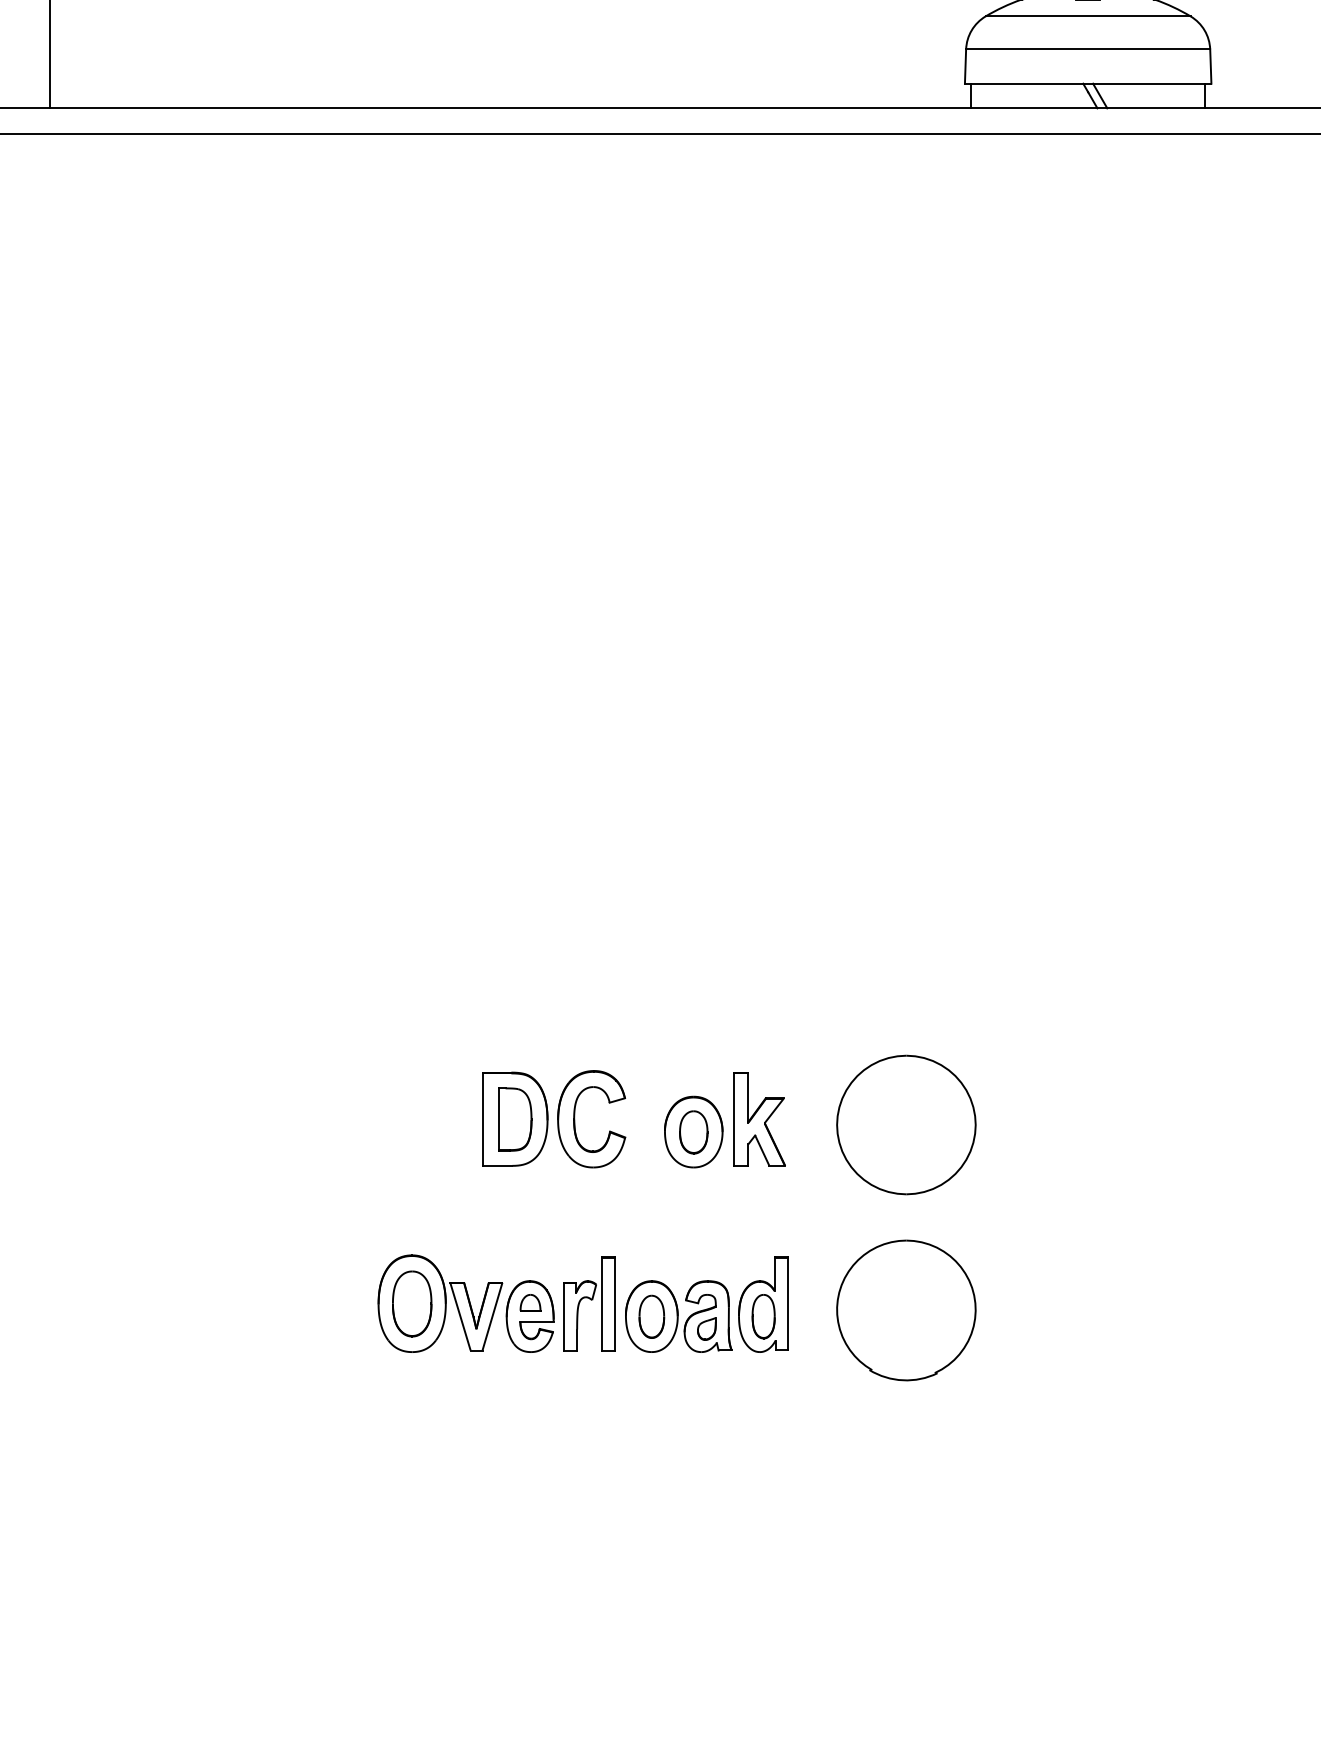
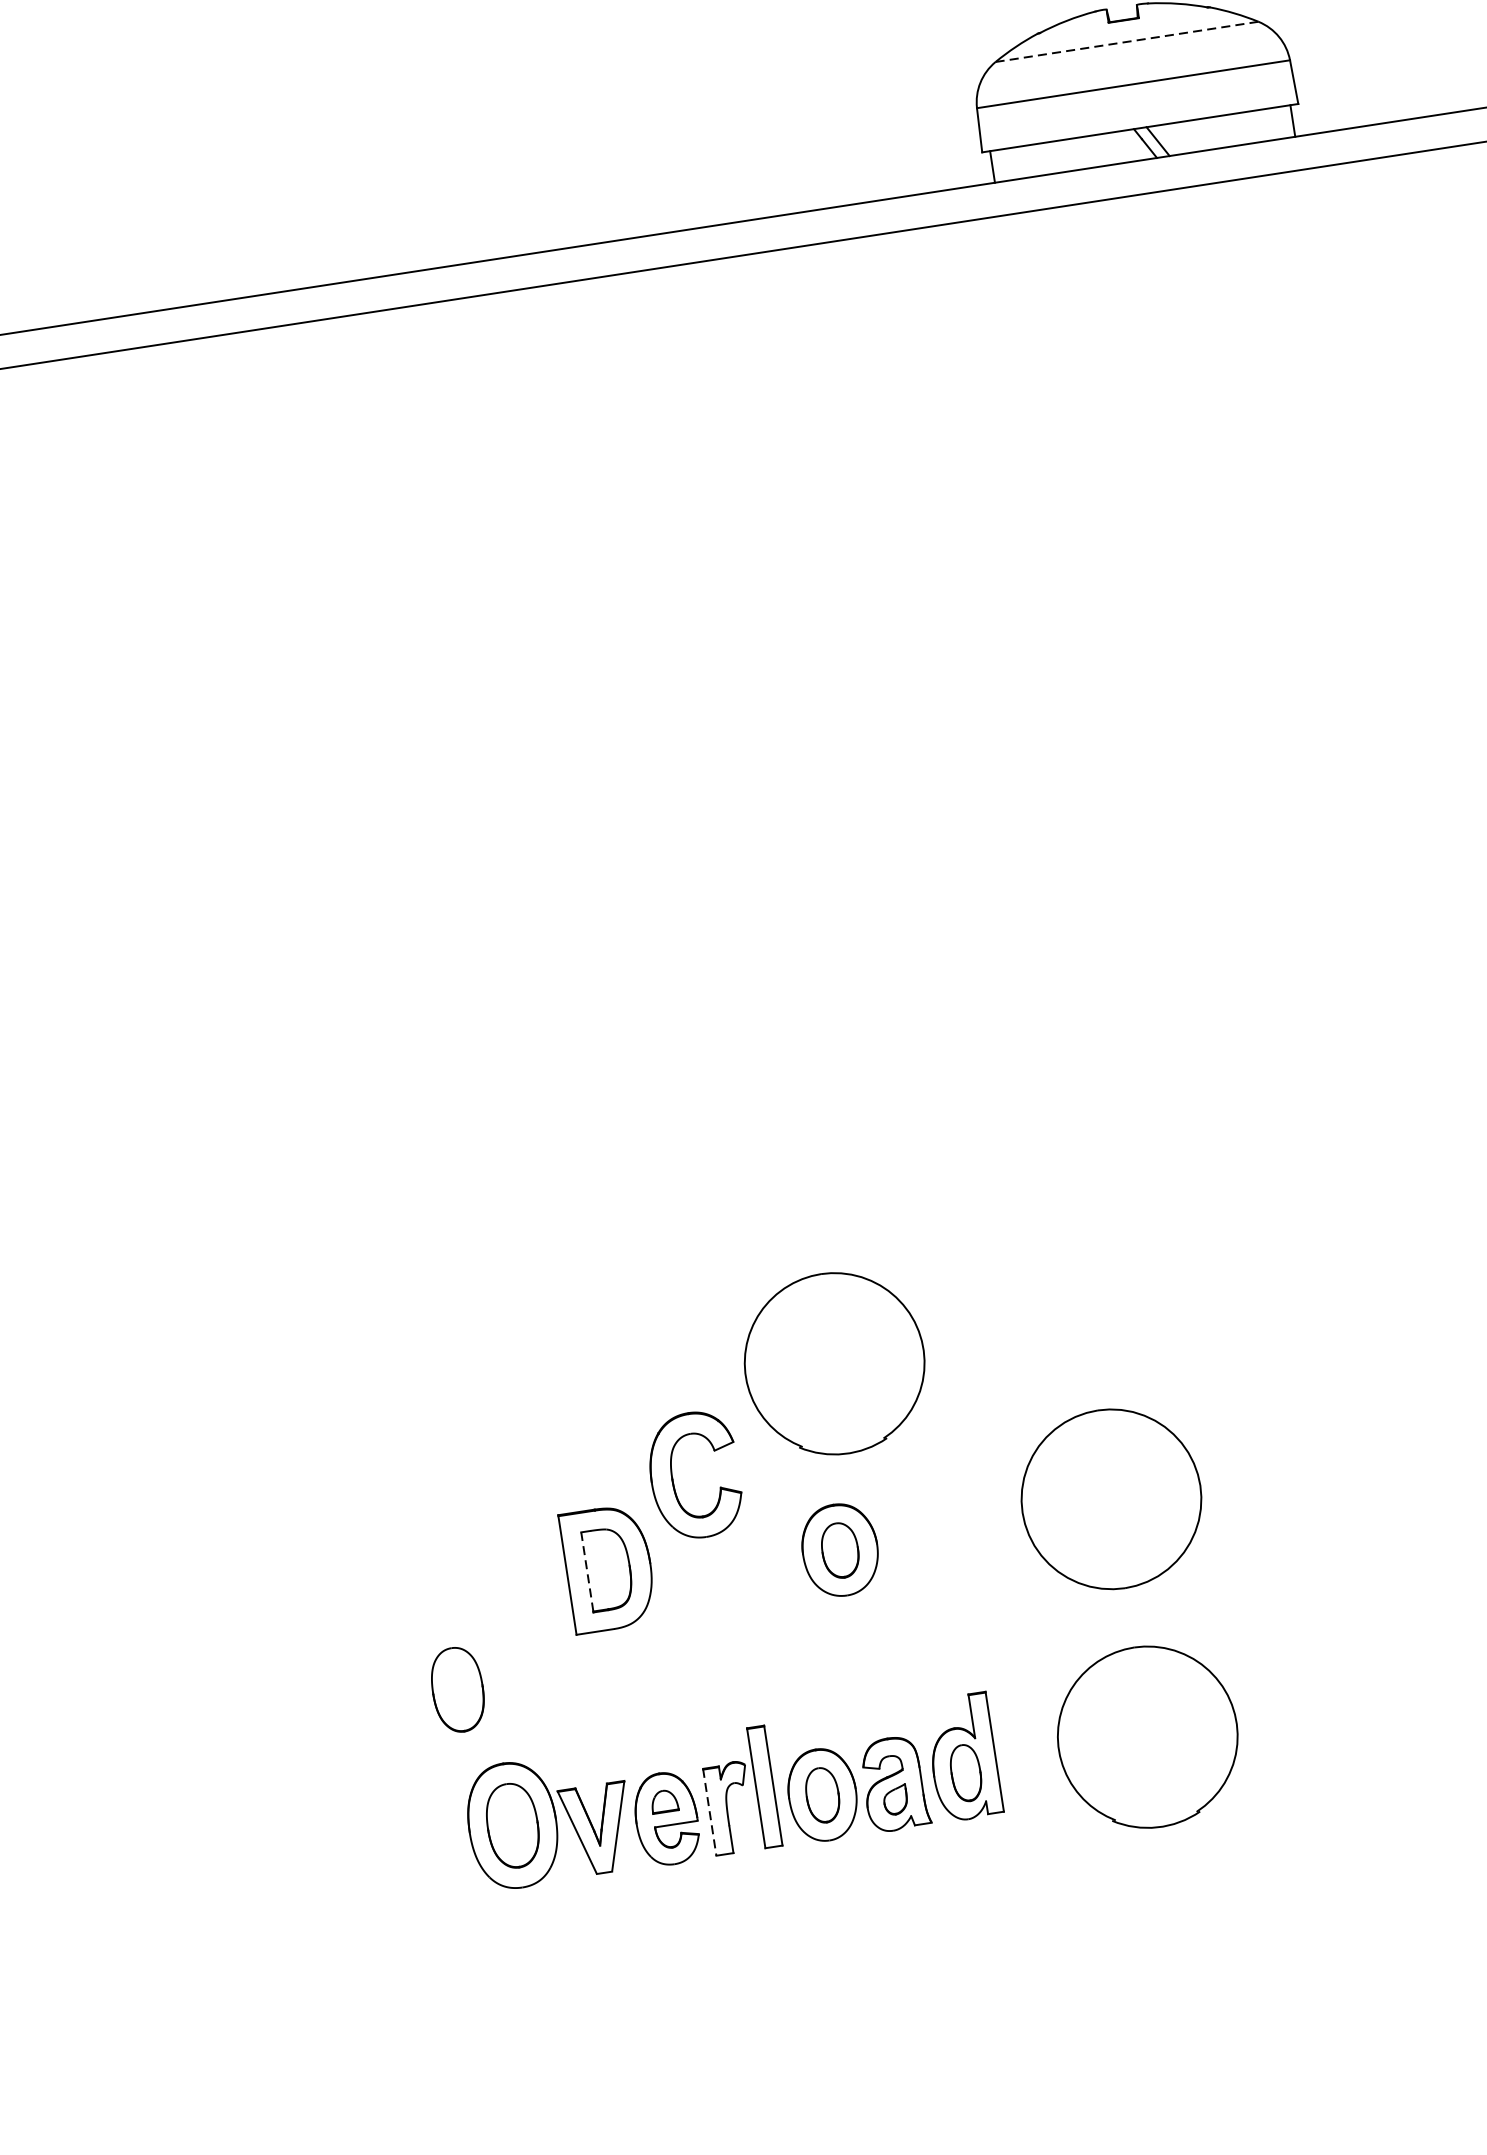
line: (1088, 16) -> (1127, 41), solid -> dashed
part: (711, 989) -> (834, 1363), added
line: (498, 1119) -> (587, 1572), solid -> dashed
part: (575, 1119) -> (674, 1478), moved
part: (759, 1119) -> (922, 1521), removed
part: (386, 1193) -> (458, 1689), added
line: (563, 1316) -> (709, 1812), solid -> dashed

